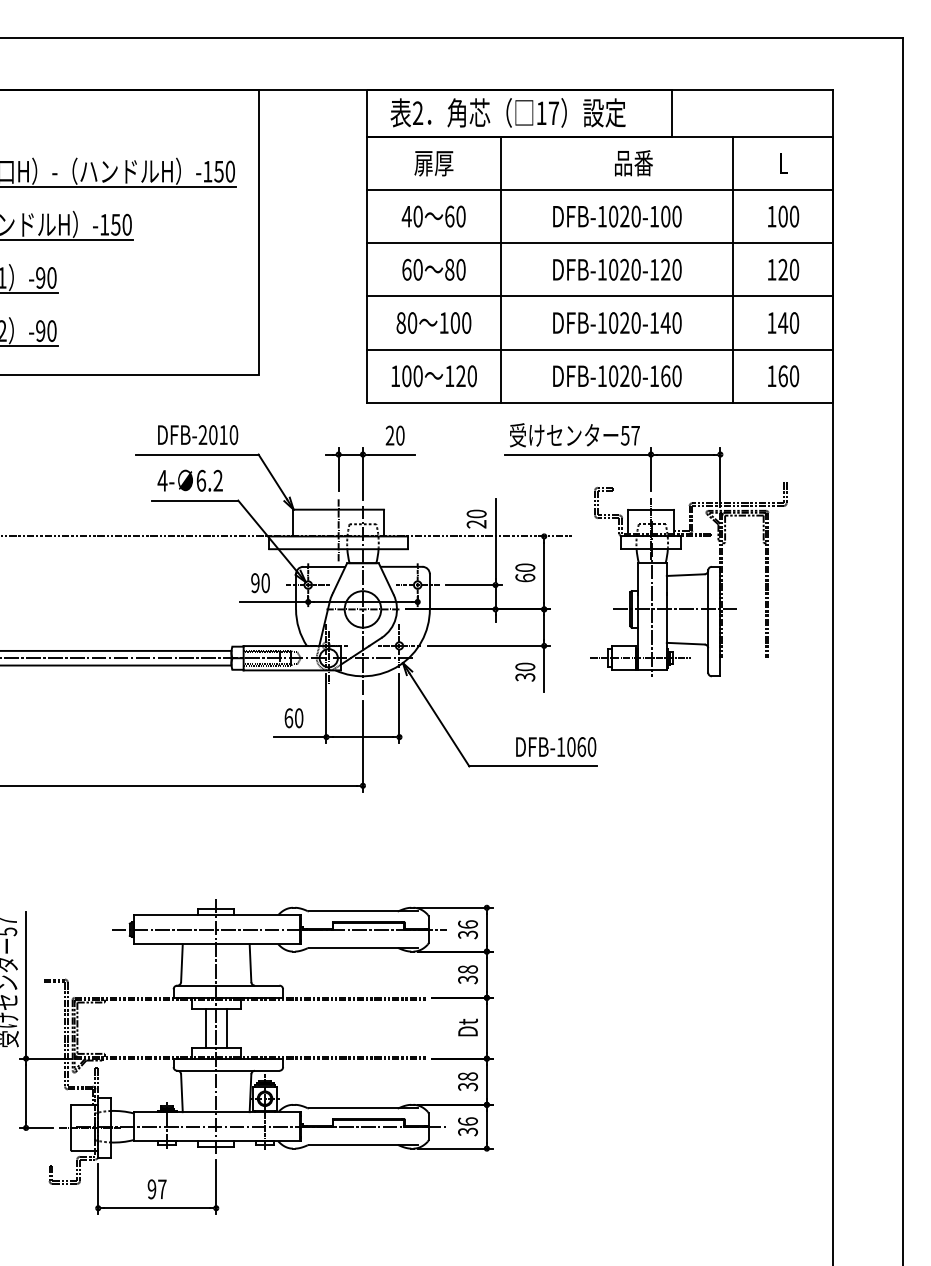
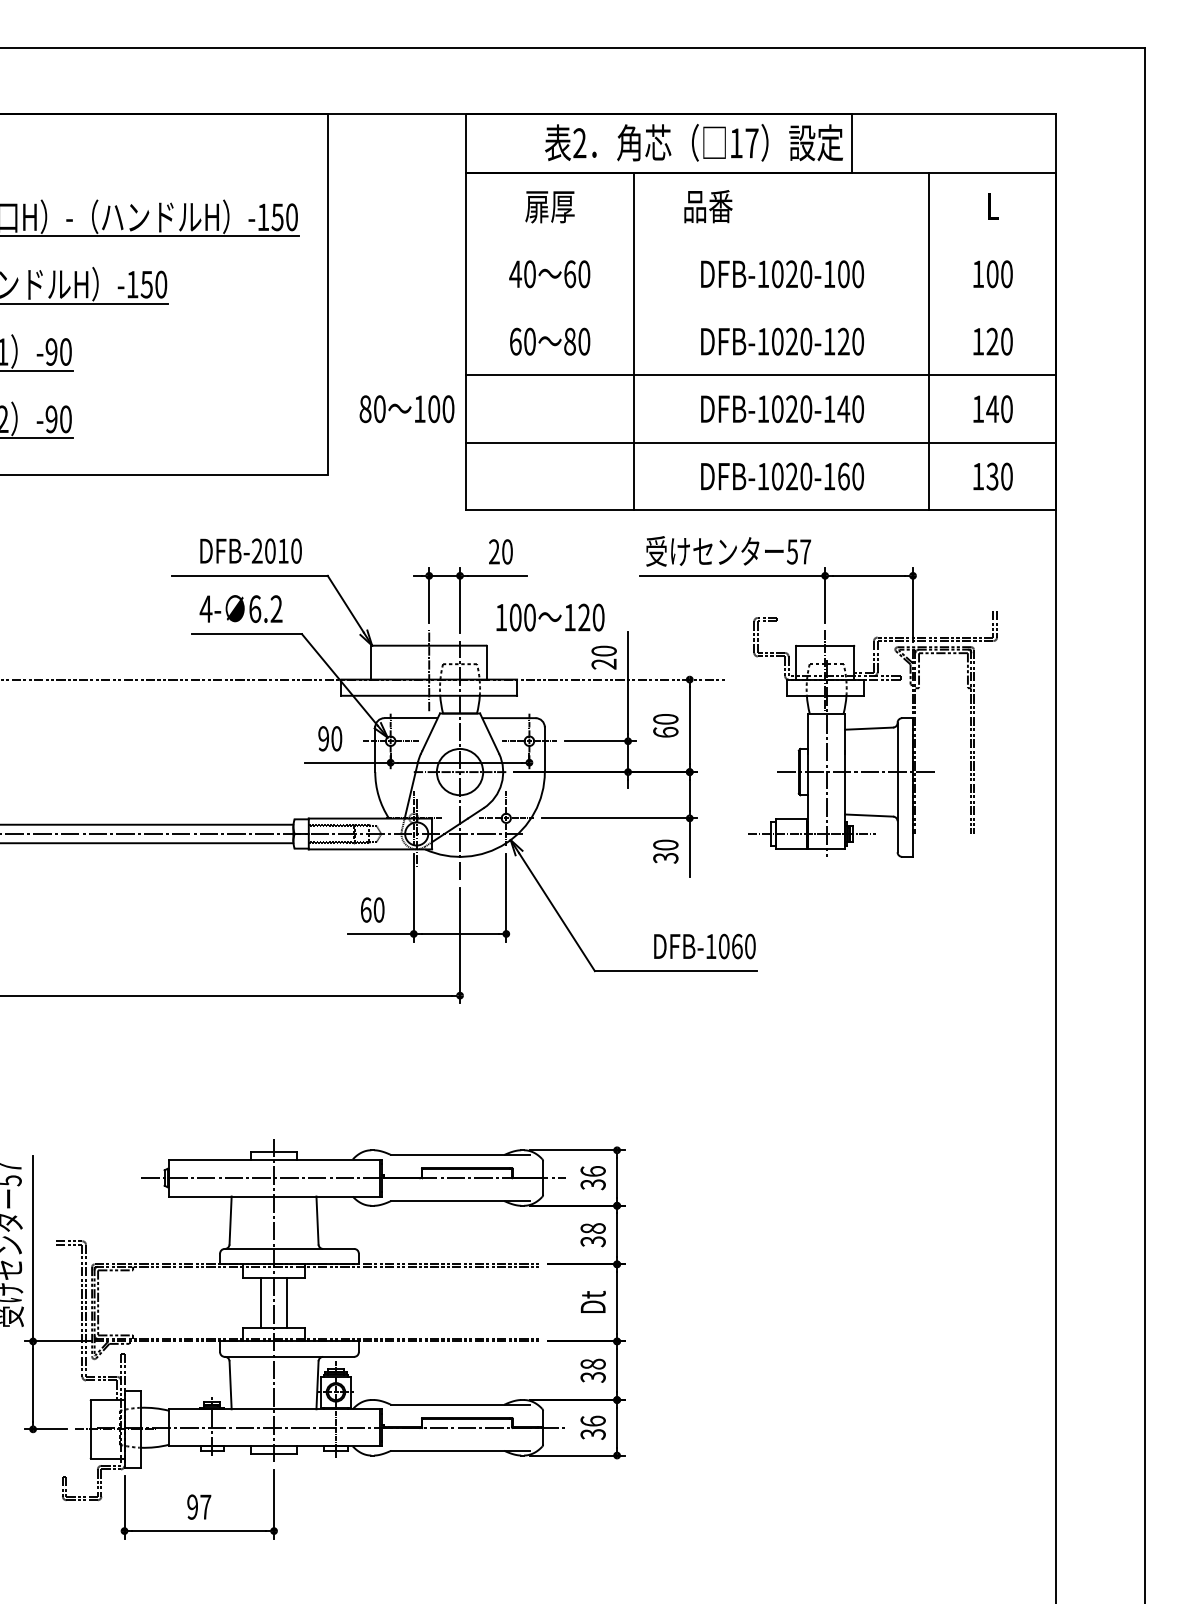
text: (507, 112) -> (693, 142), moved
text: (633, 163) -> (708, 206), moved
line: (600, 189) -> (760, 240), removed
line: (600, 243) -> (760, 308), removed
text: (433, 323) -> (406, 409), moved
text: (434, 376) -> (550, 617), moved
text: (783, 376) -> (992, 476), 160 -> 130

